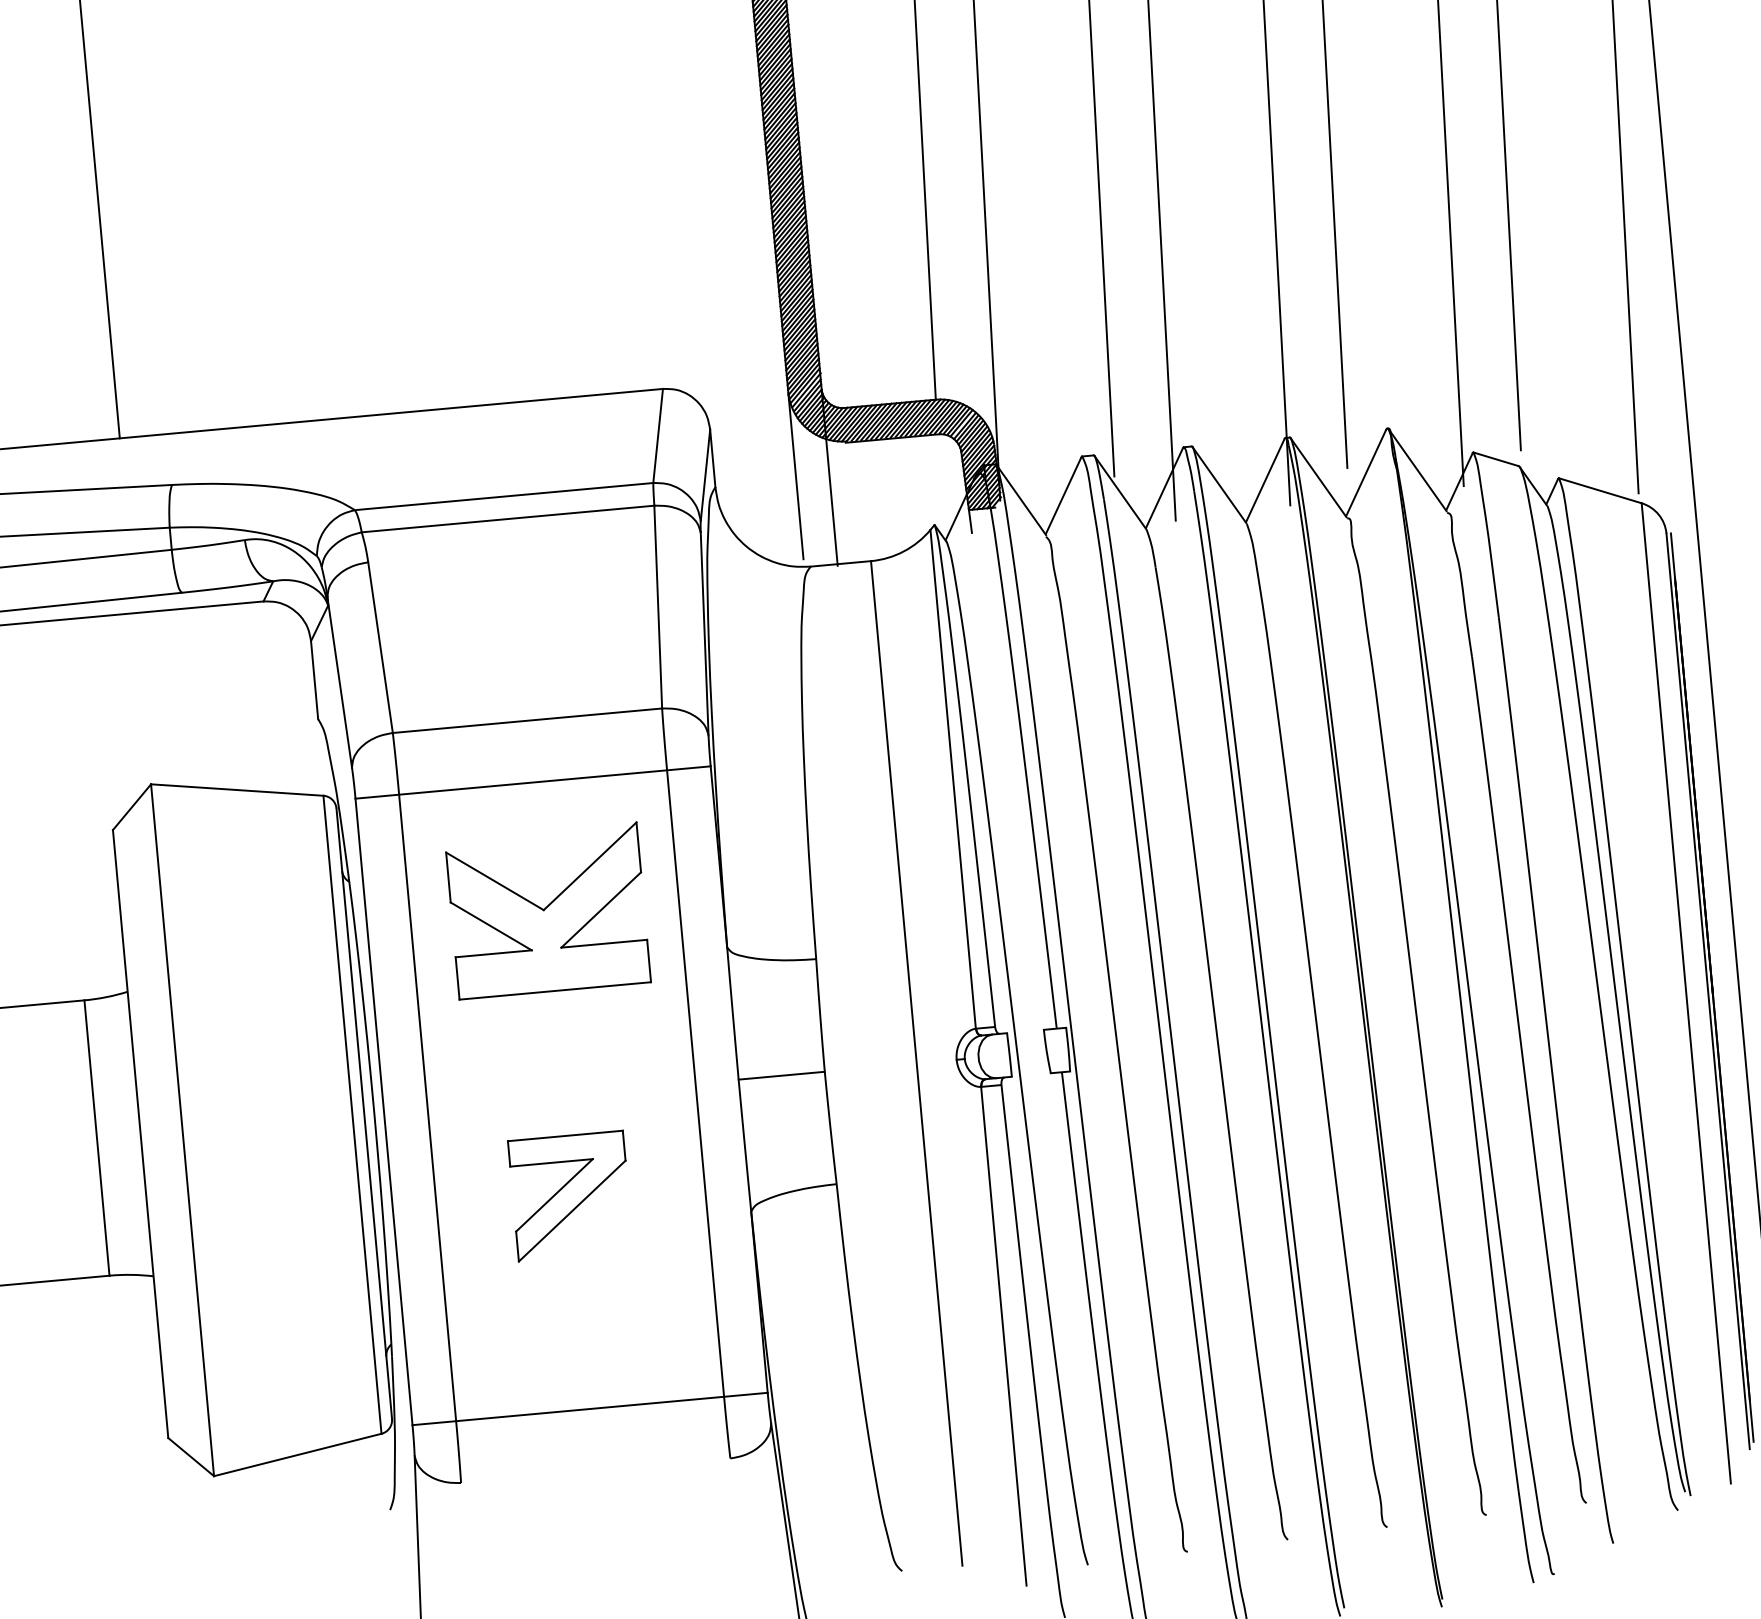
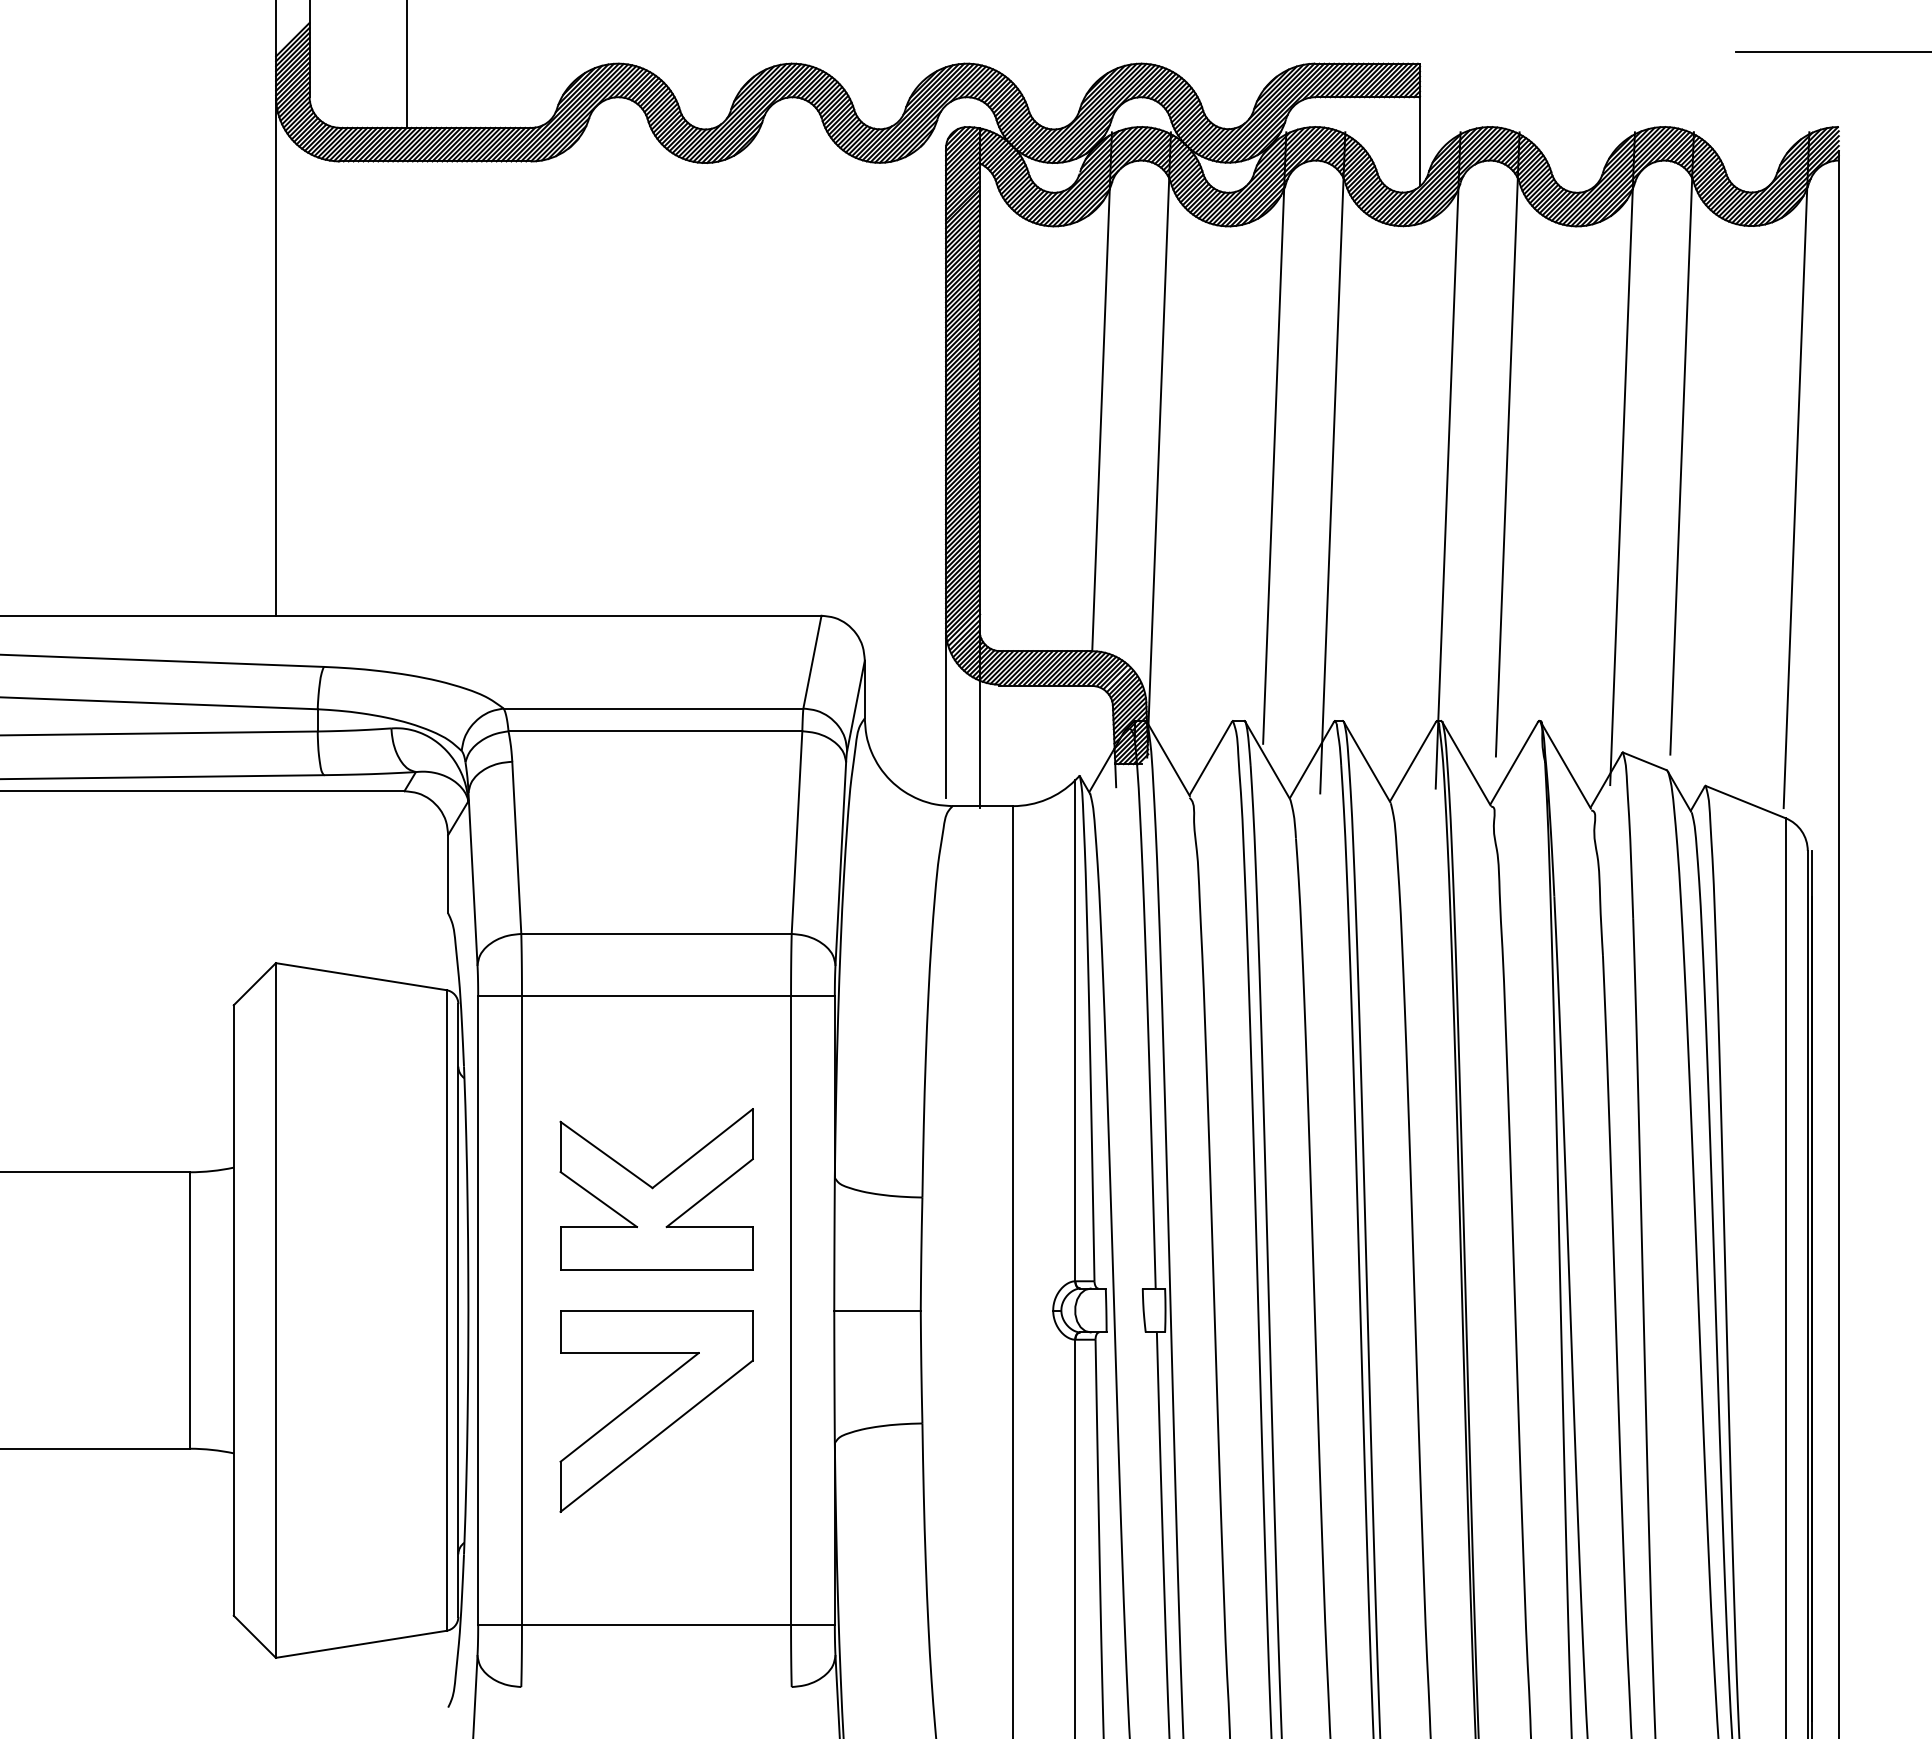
part: (547, 911) -> (656, 1189), moved
part: (570, 1196) -> (656, 1411), size x1.67

